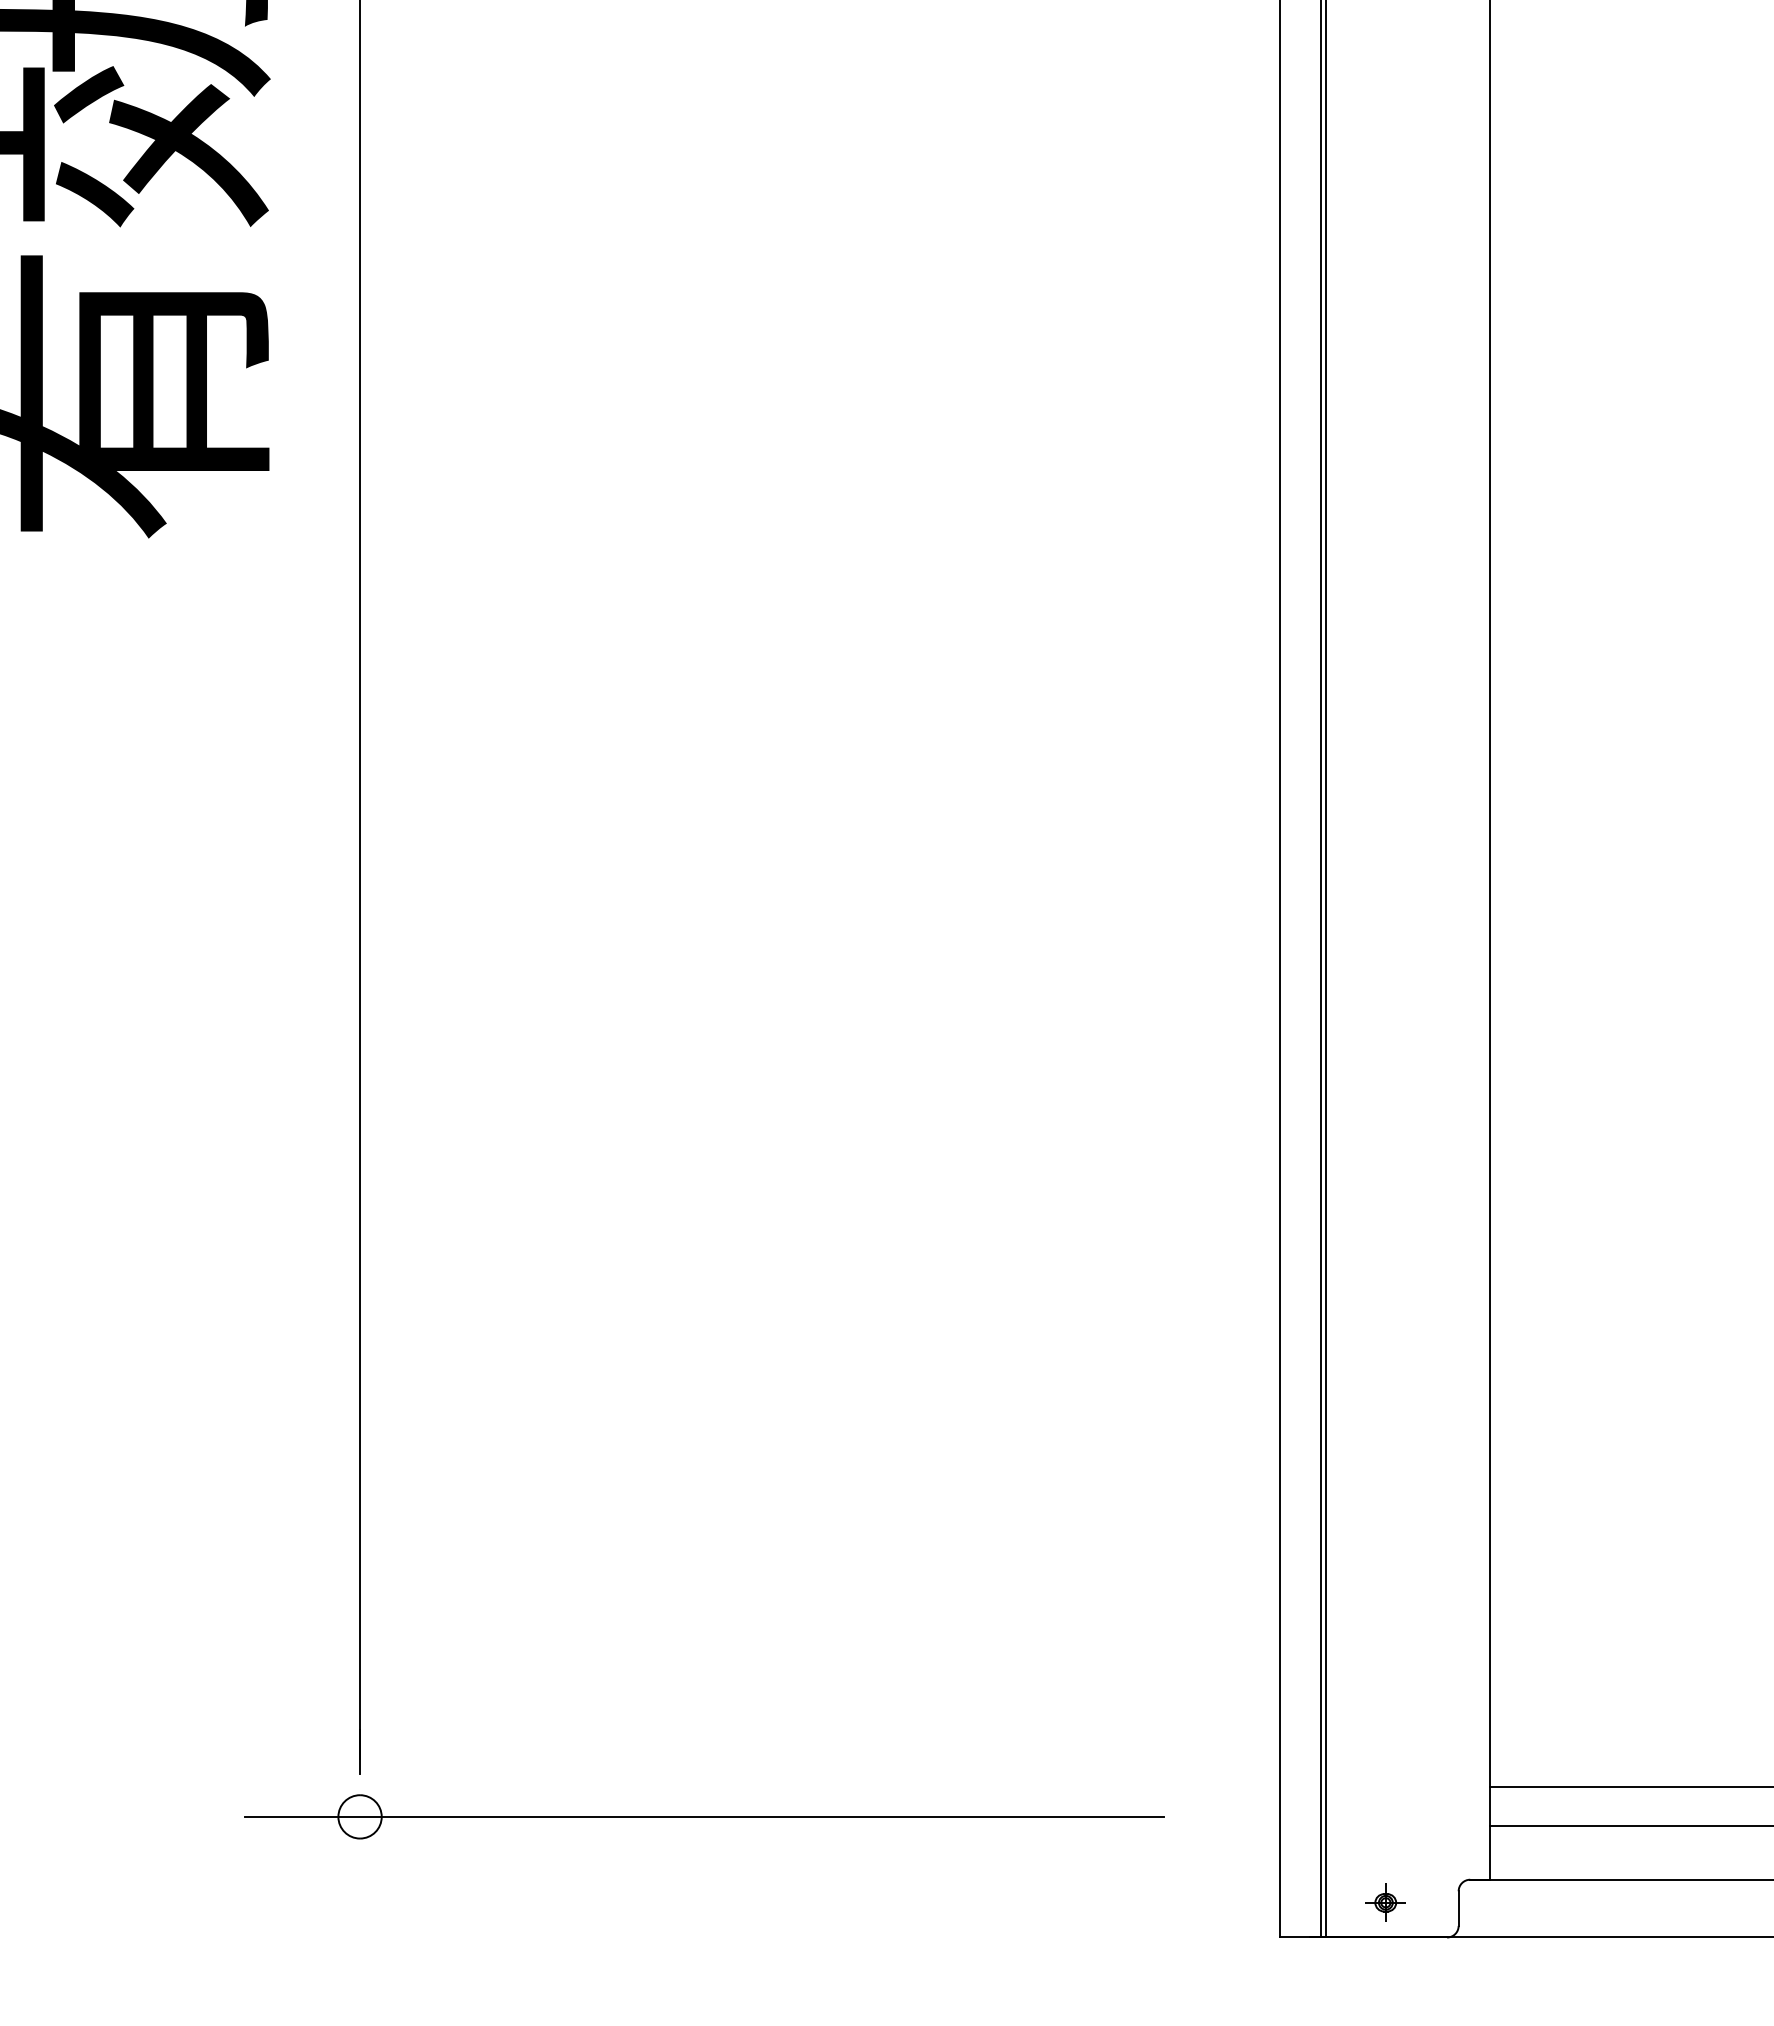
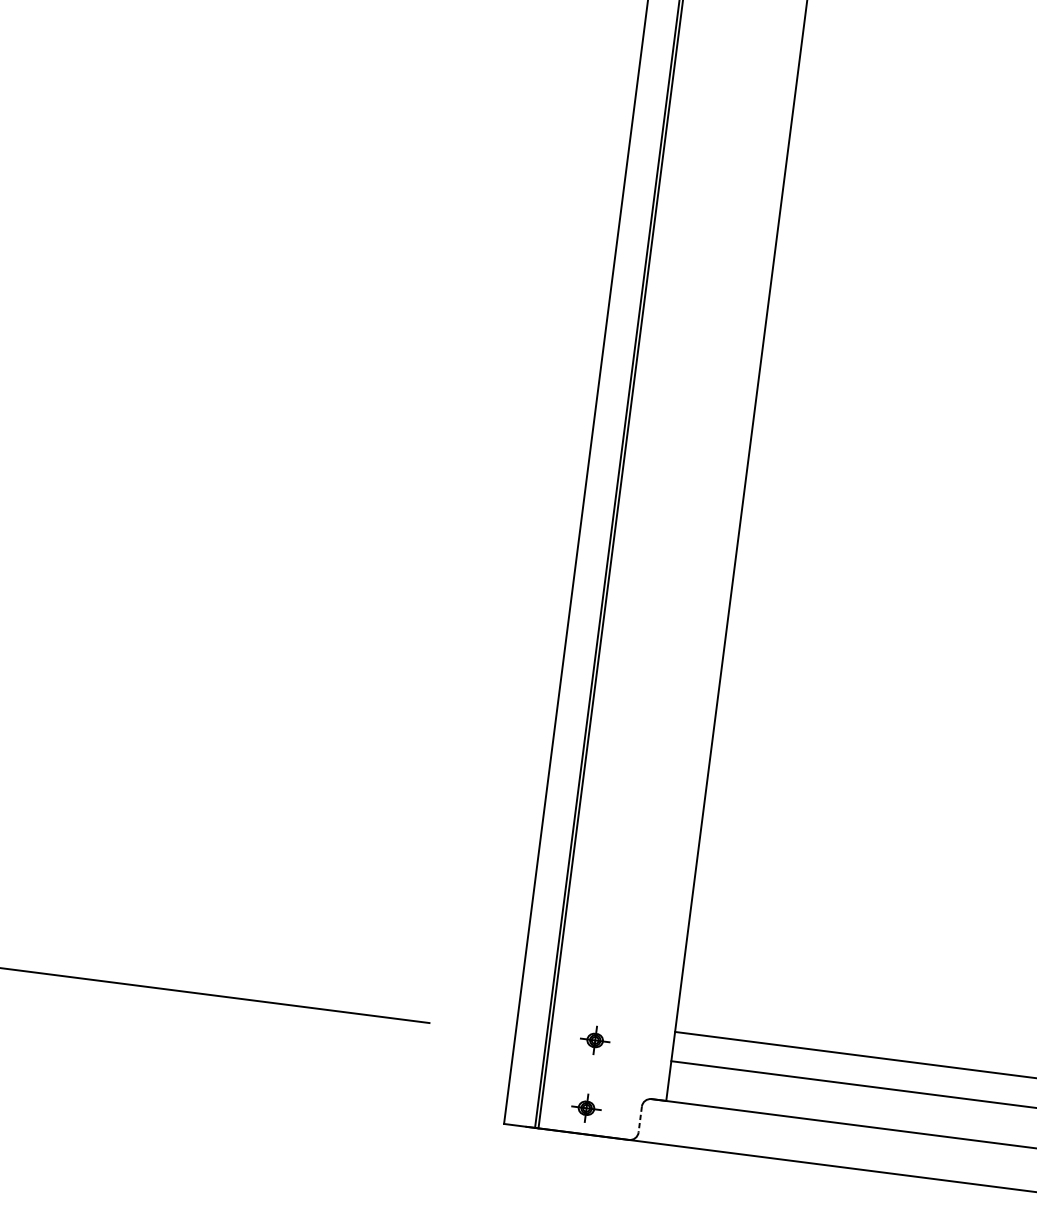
part: (1385, 1811) -> (595, 1040), added
line: (1458, 1909) -> (640, 1120), solid -> dashed

